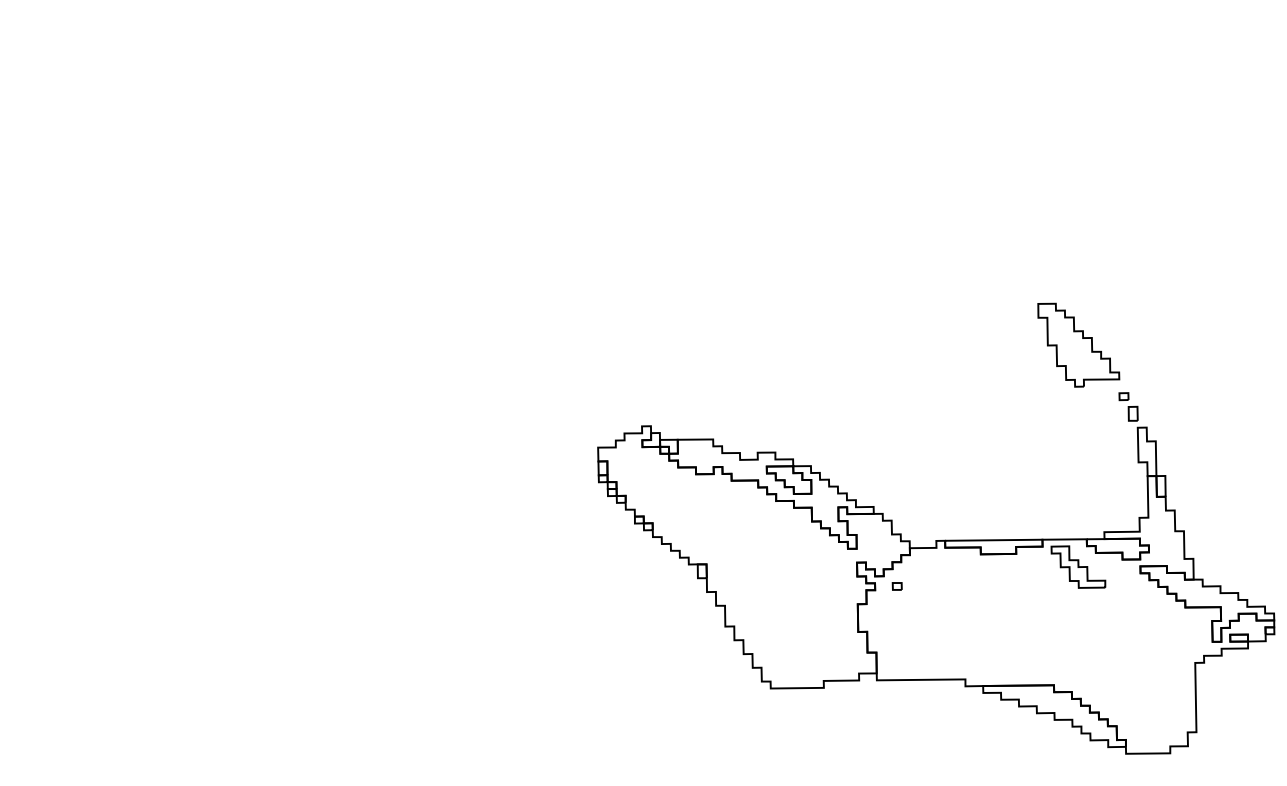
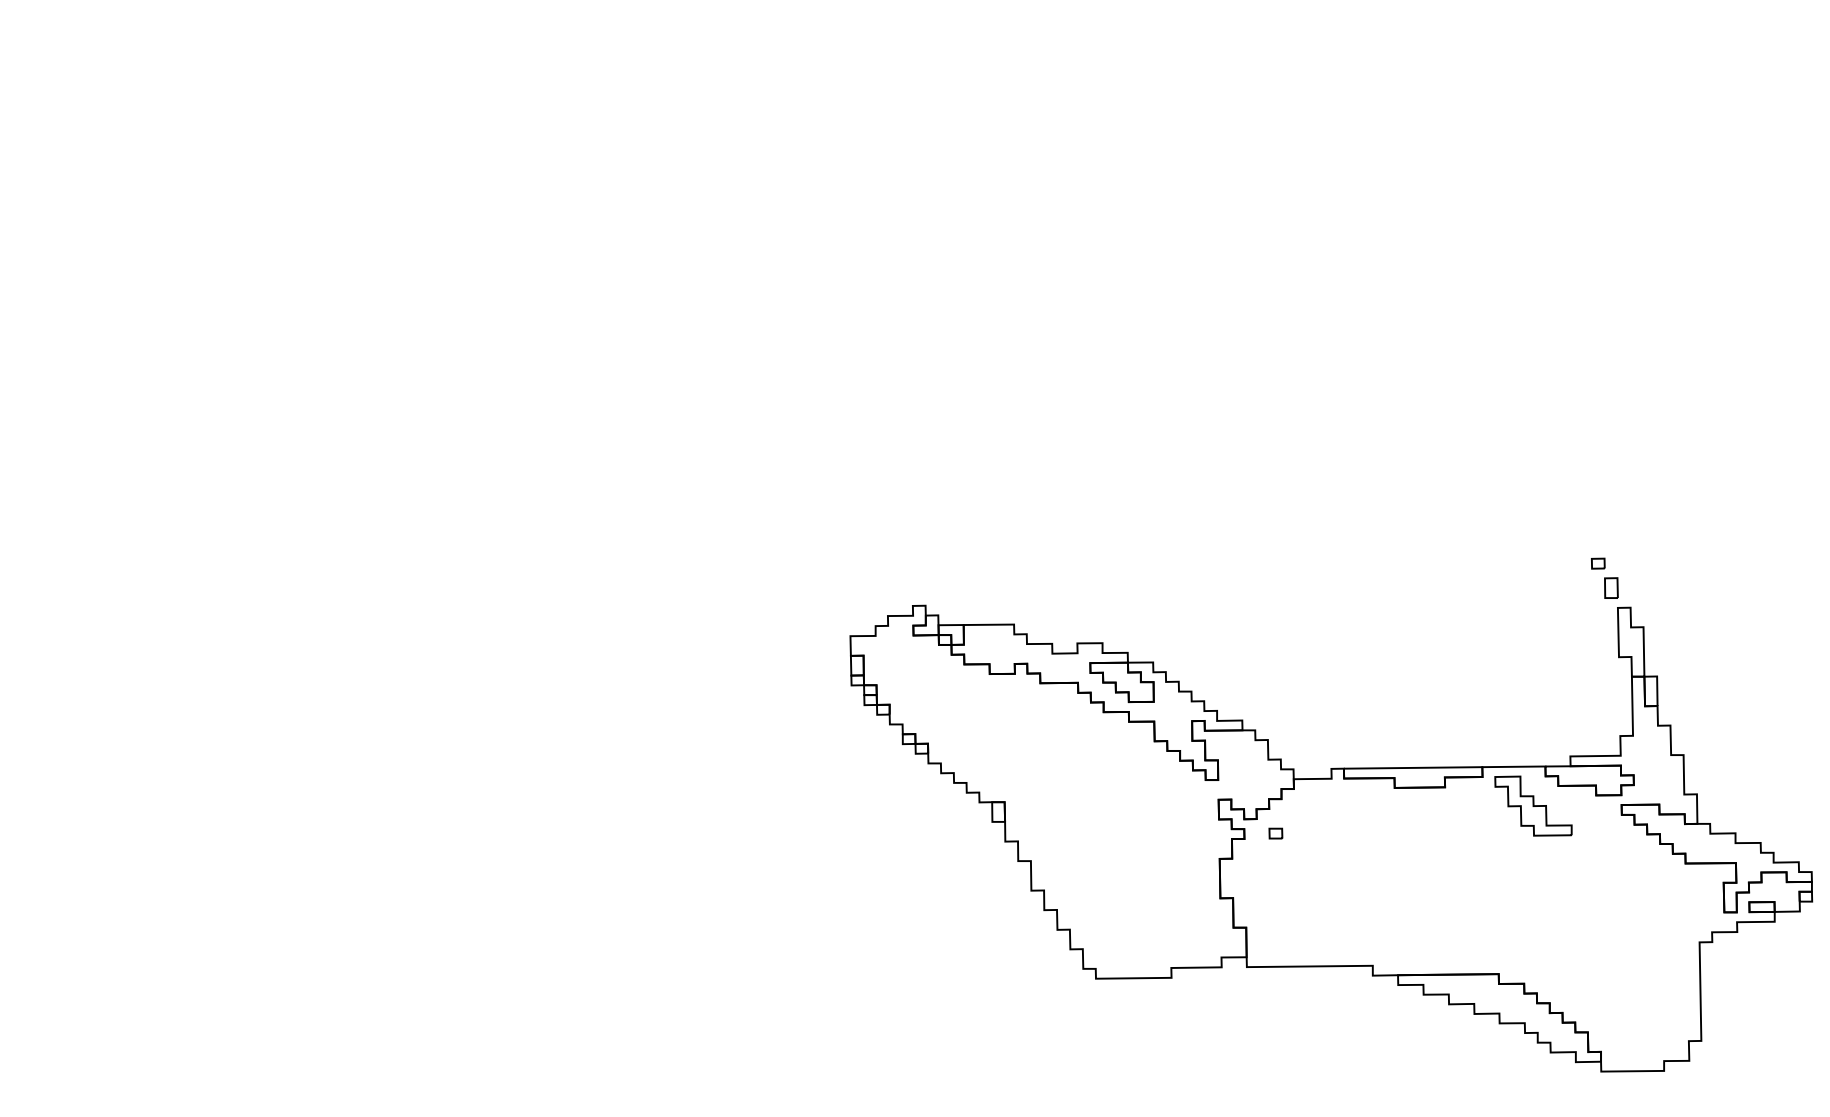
part: (1078, 345) -> (1533, 490), removed

